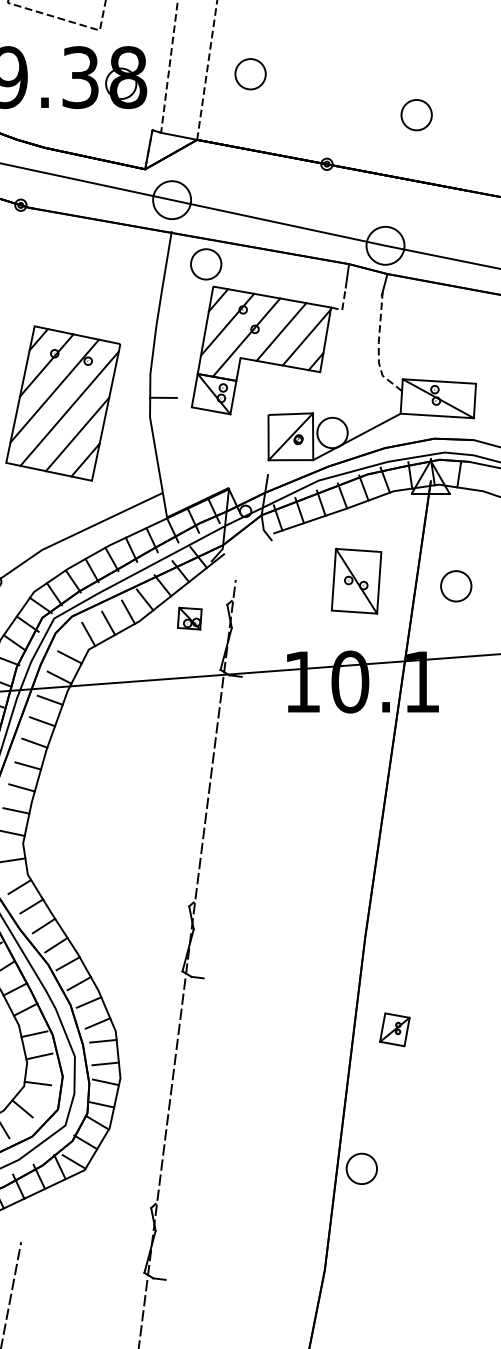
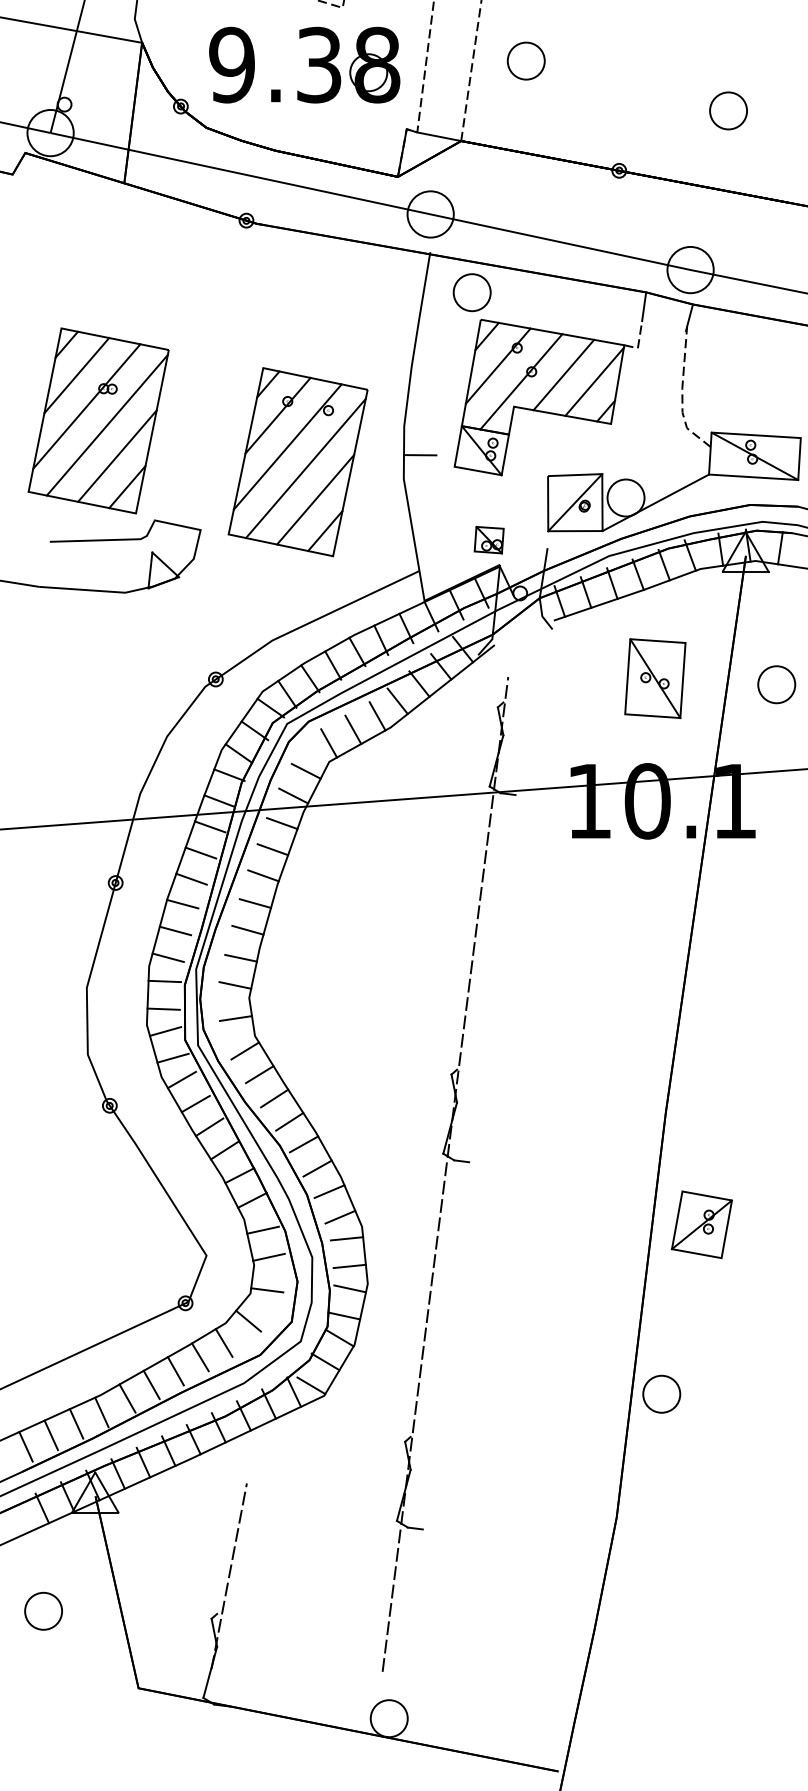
part: (189, 618) -> (488, 539), moved
part: (394, 1029) -> (701, 1224), size x1.67

